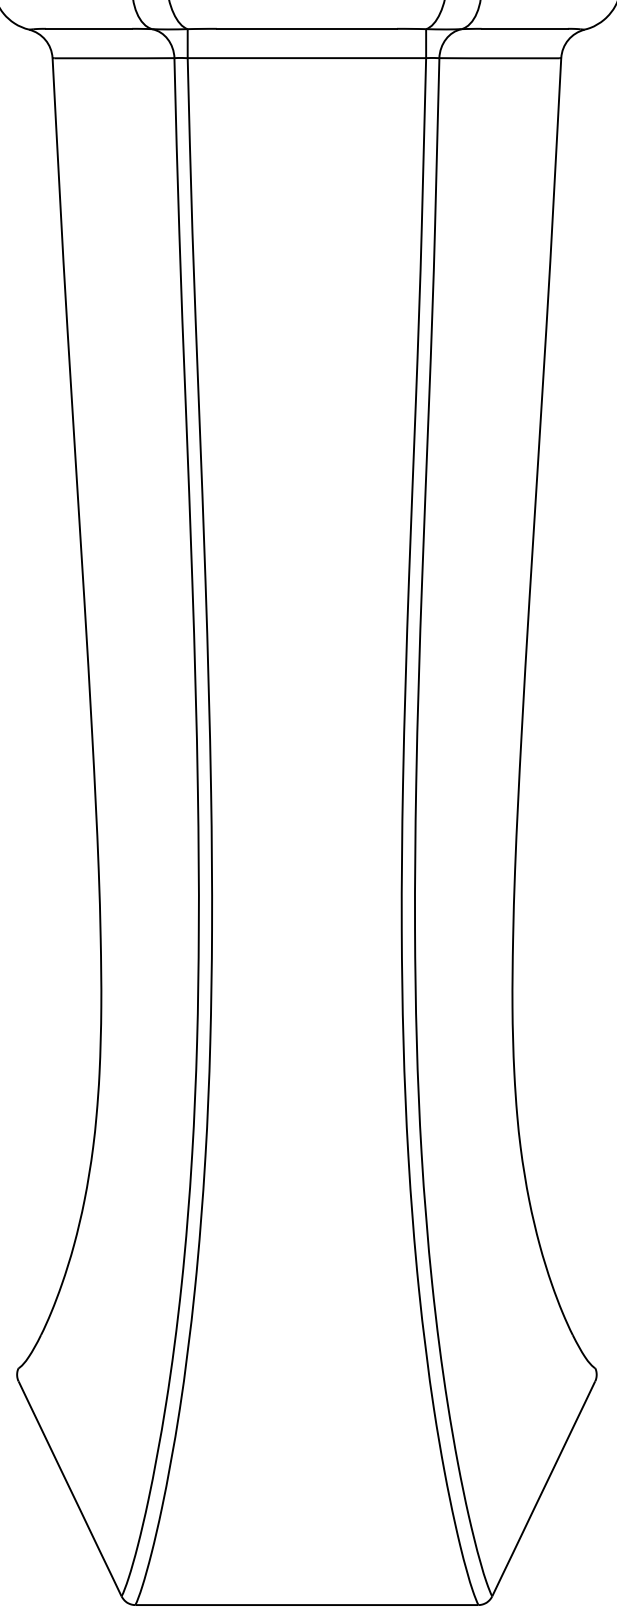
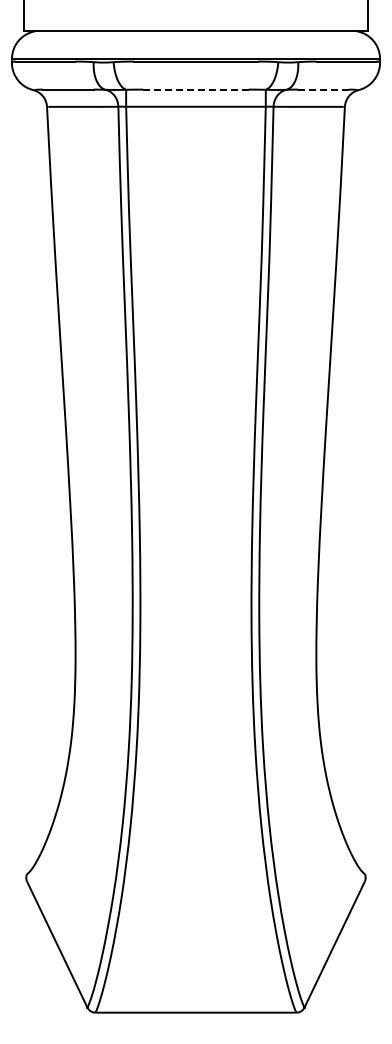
line: (306, 28) -> (195, 89), solid -> dashed
line: (524, 28) -> (323, 89), solid -> dashed

